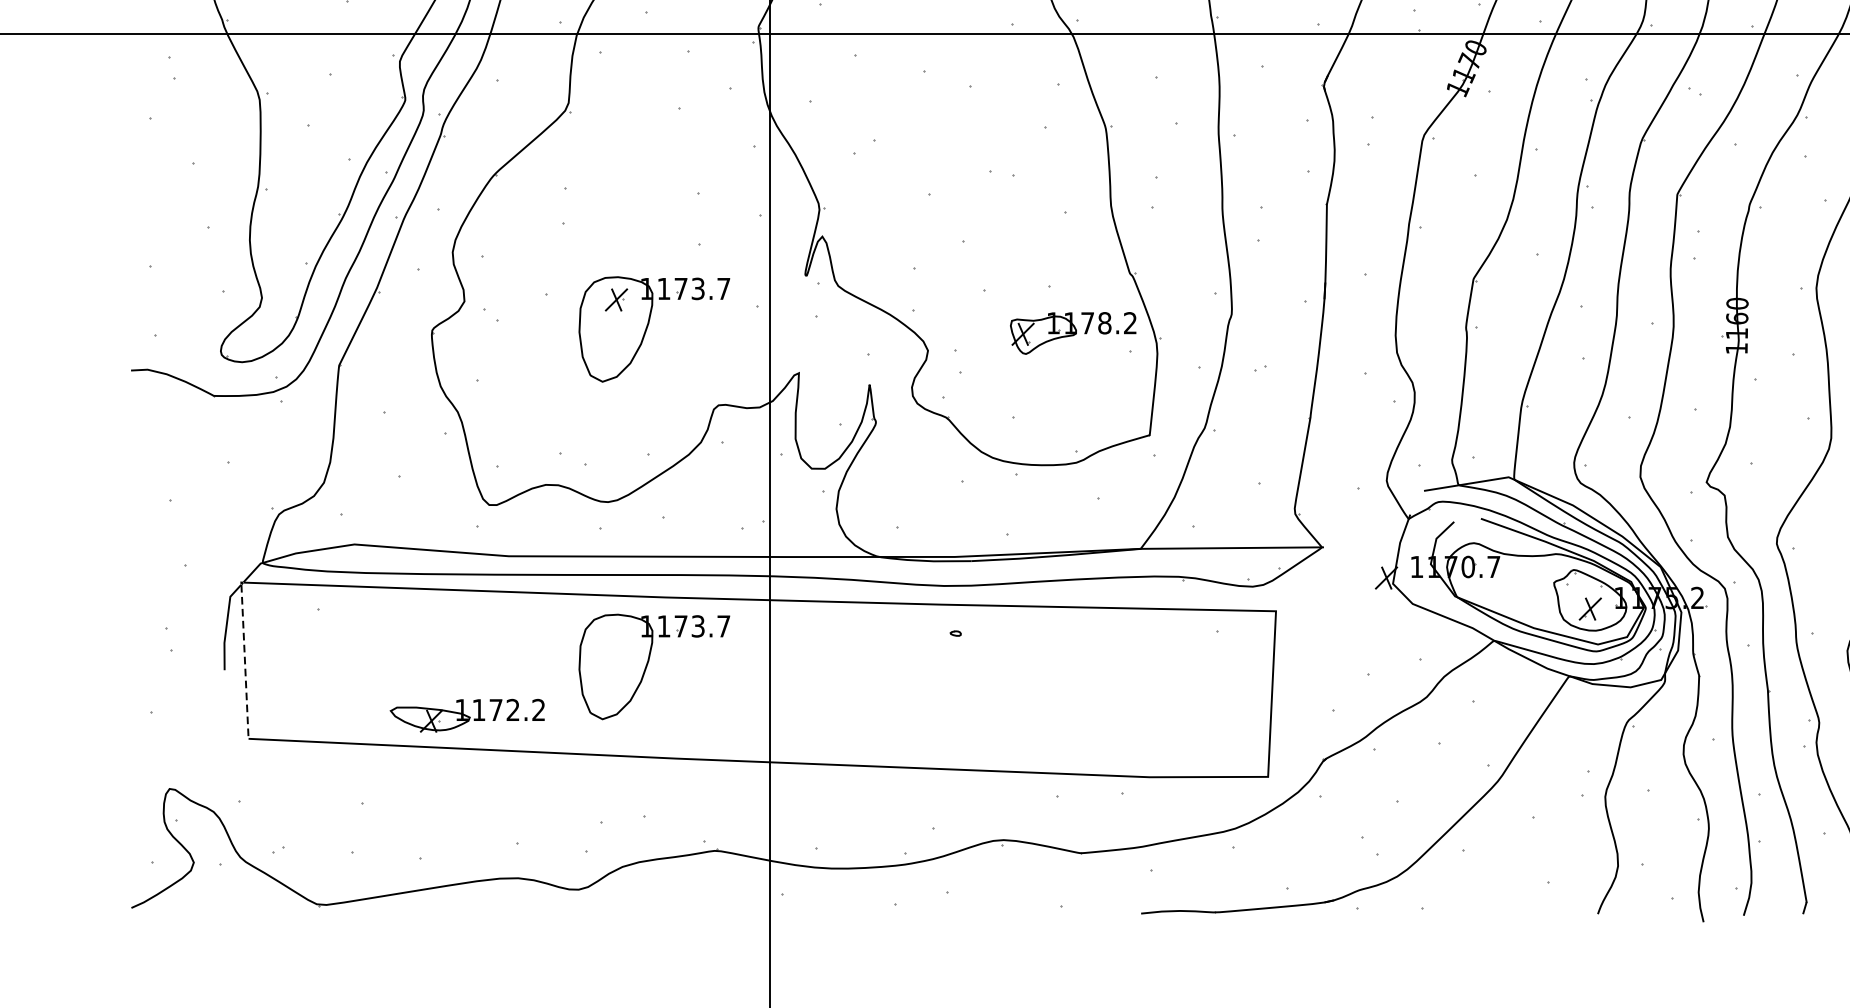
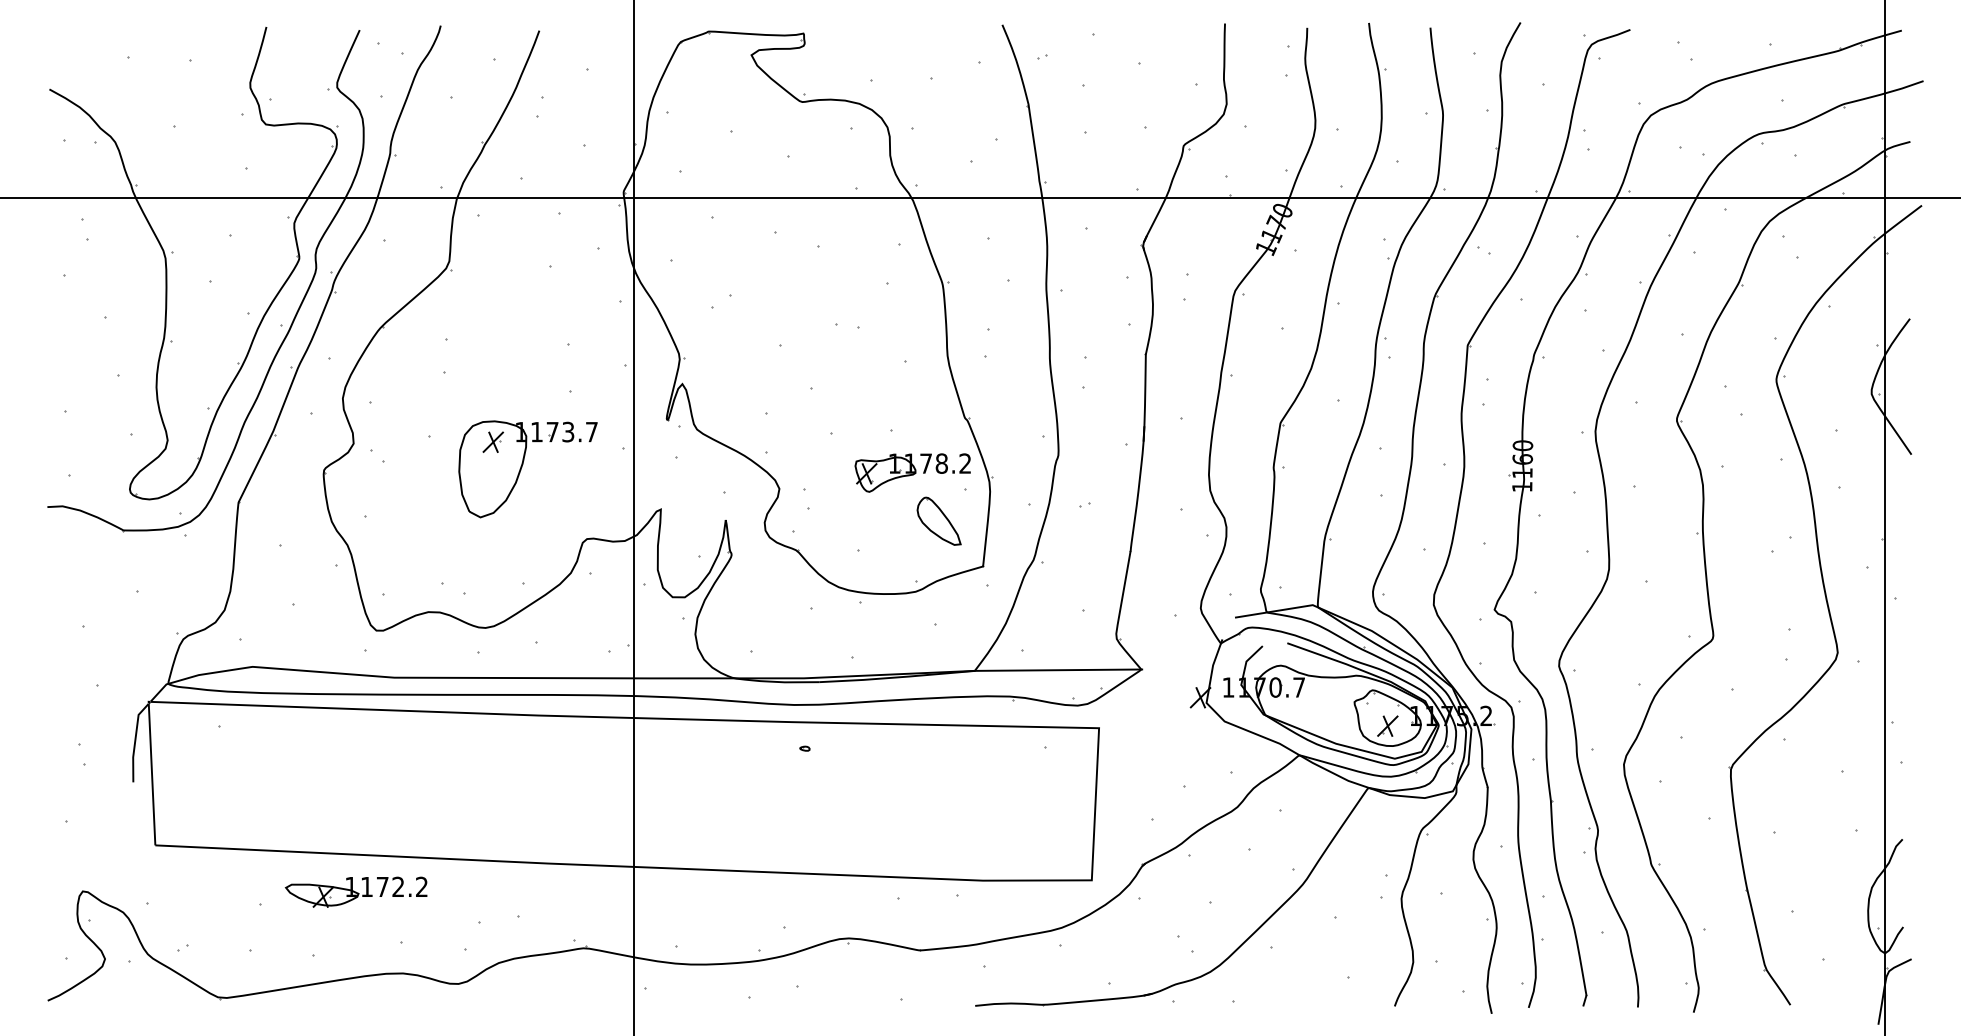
part: (1101, 385) -> (938, 520), added
line: (245, 661) -> (152, 774), dashed -> solid
part: (653, 667) -> (527, 779), removed
part: (466, 715) -> (355, 891), moved

